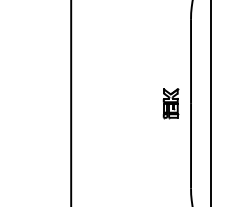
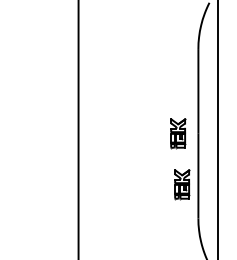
part: (175, 154) -> (182, 184), added

